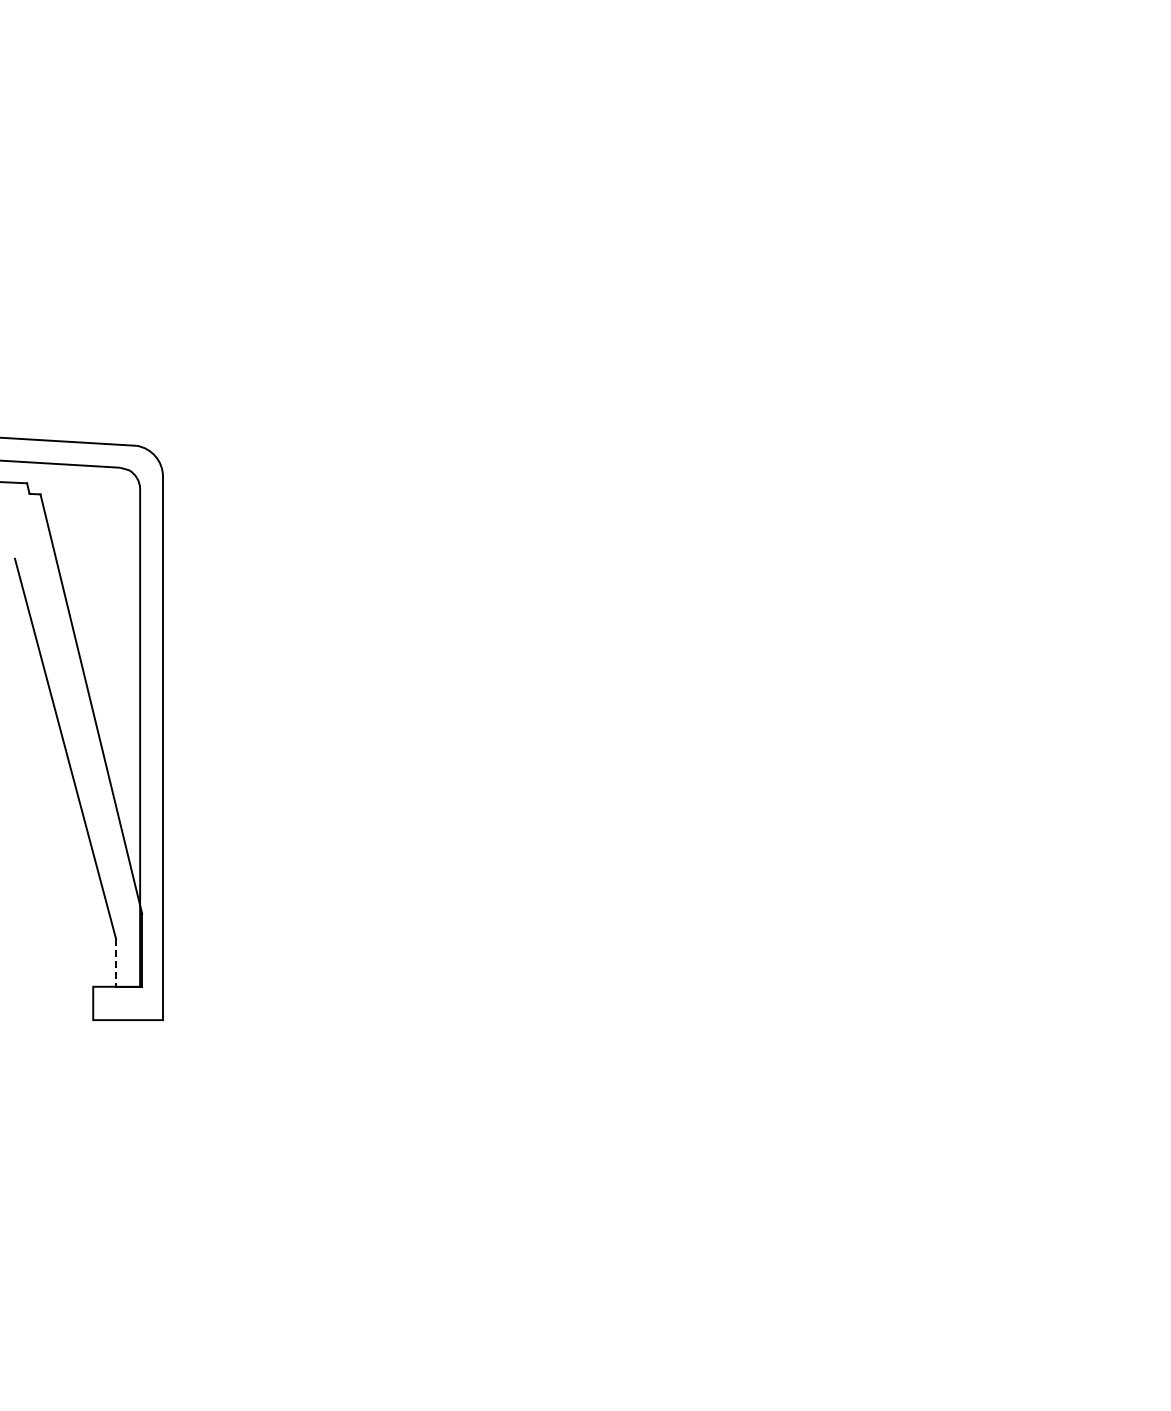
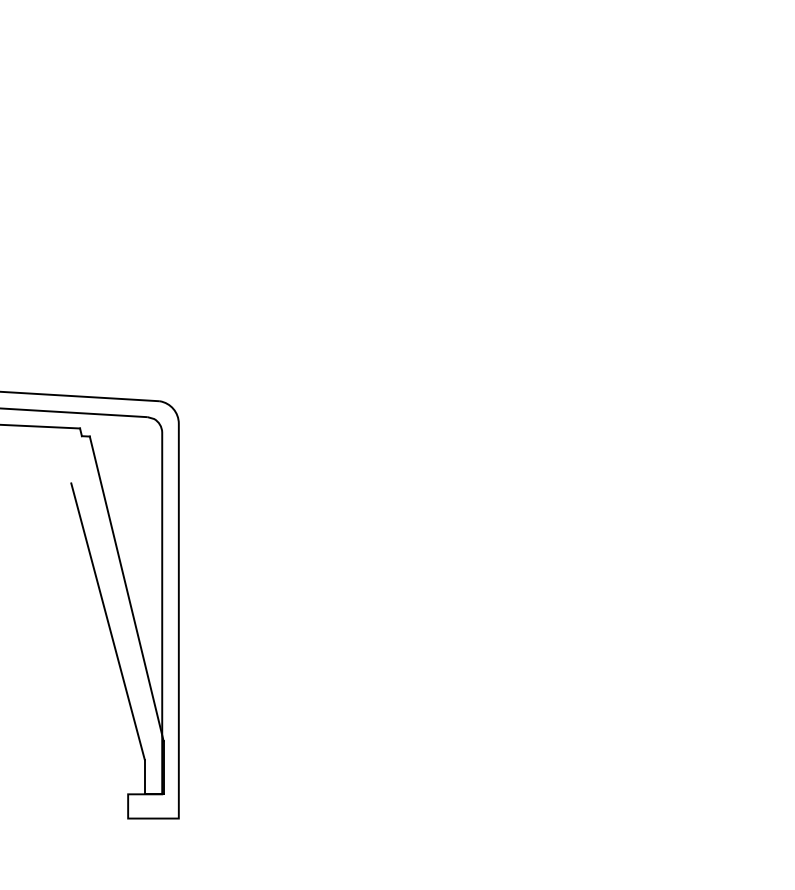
line: (116, 962) -> (145, 776), dashed -> solid

